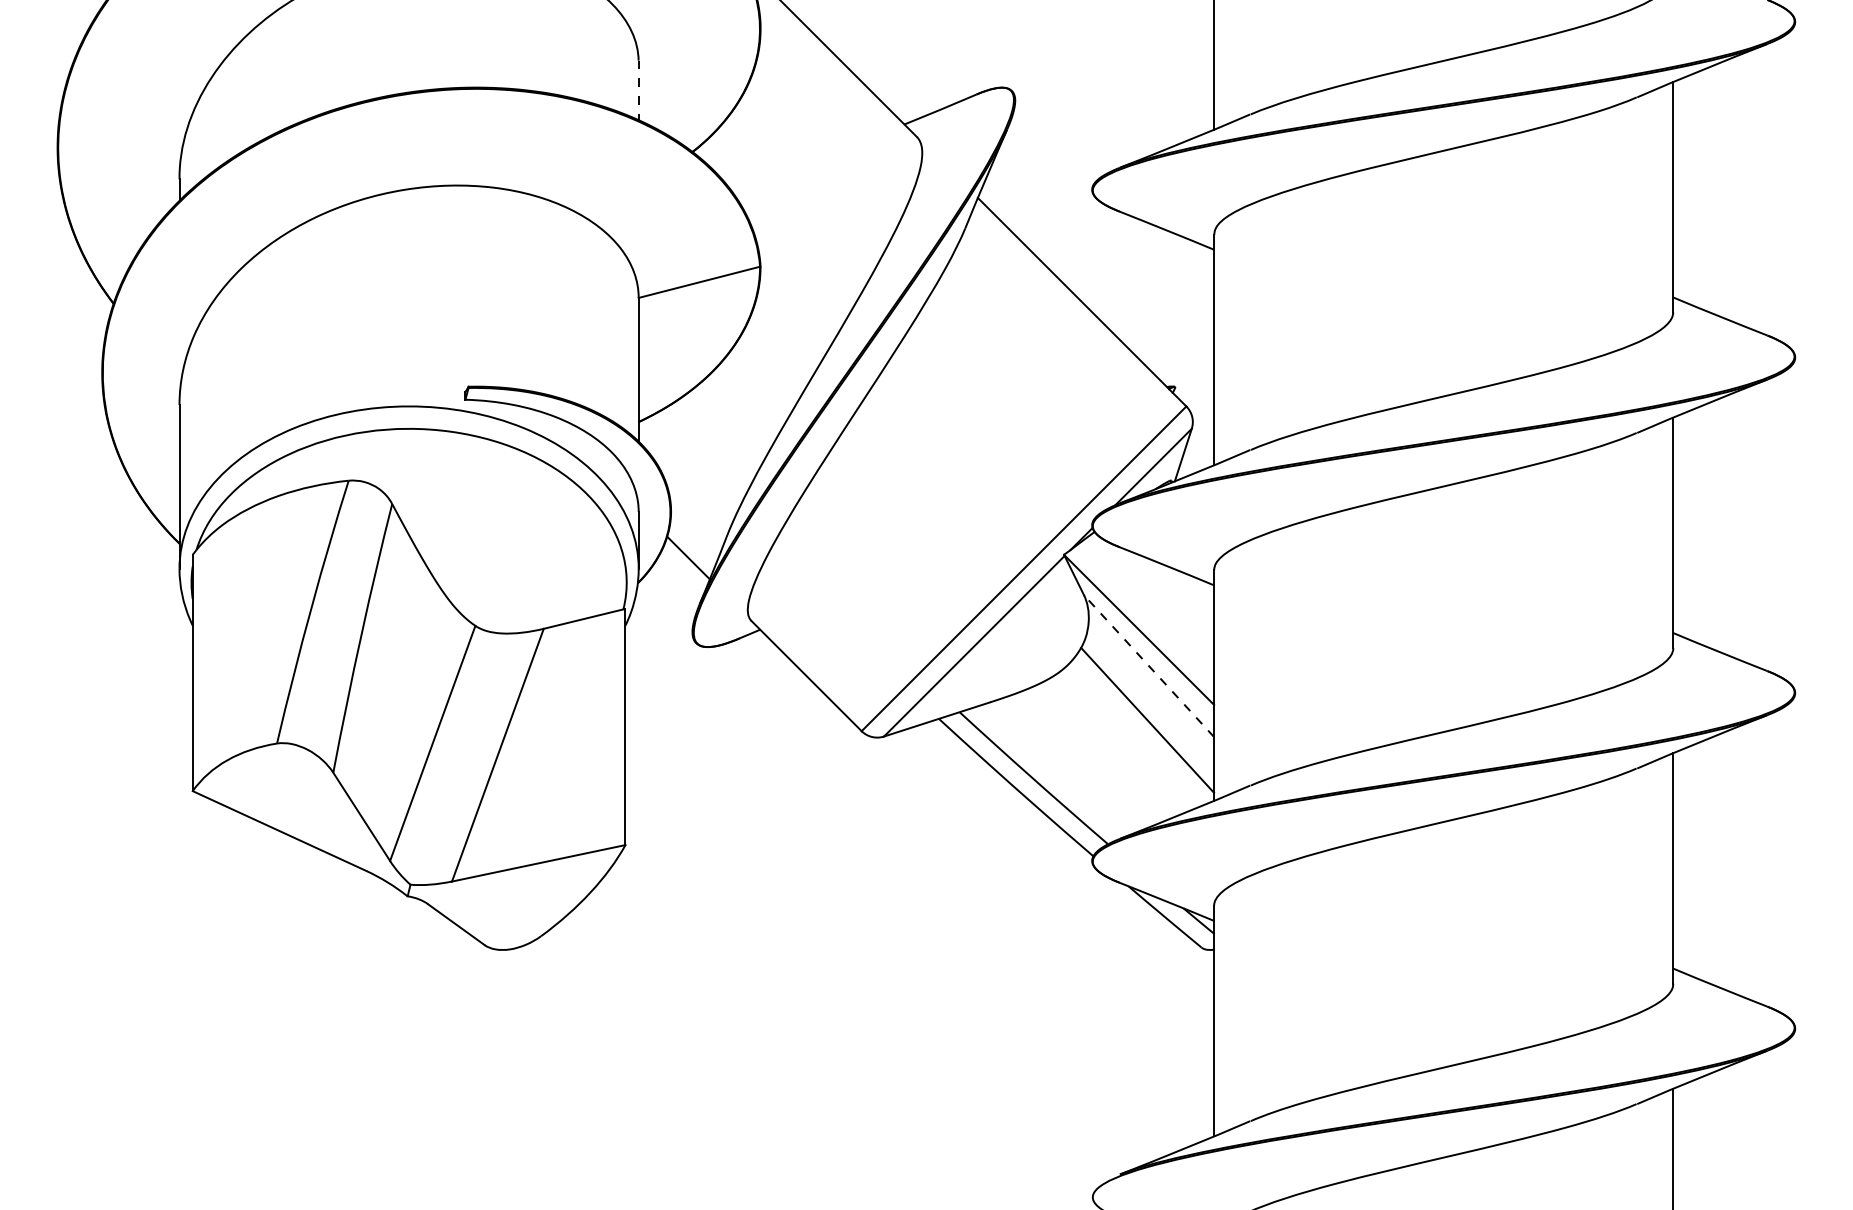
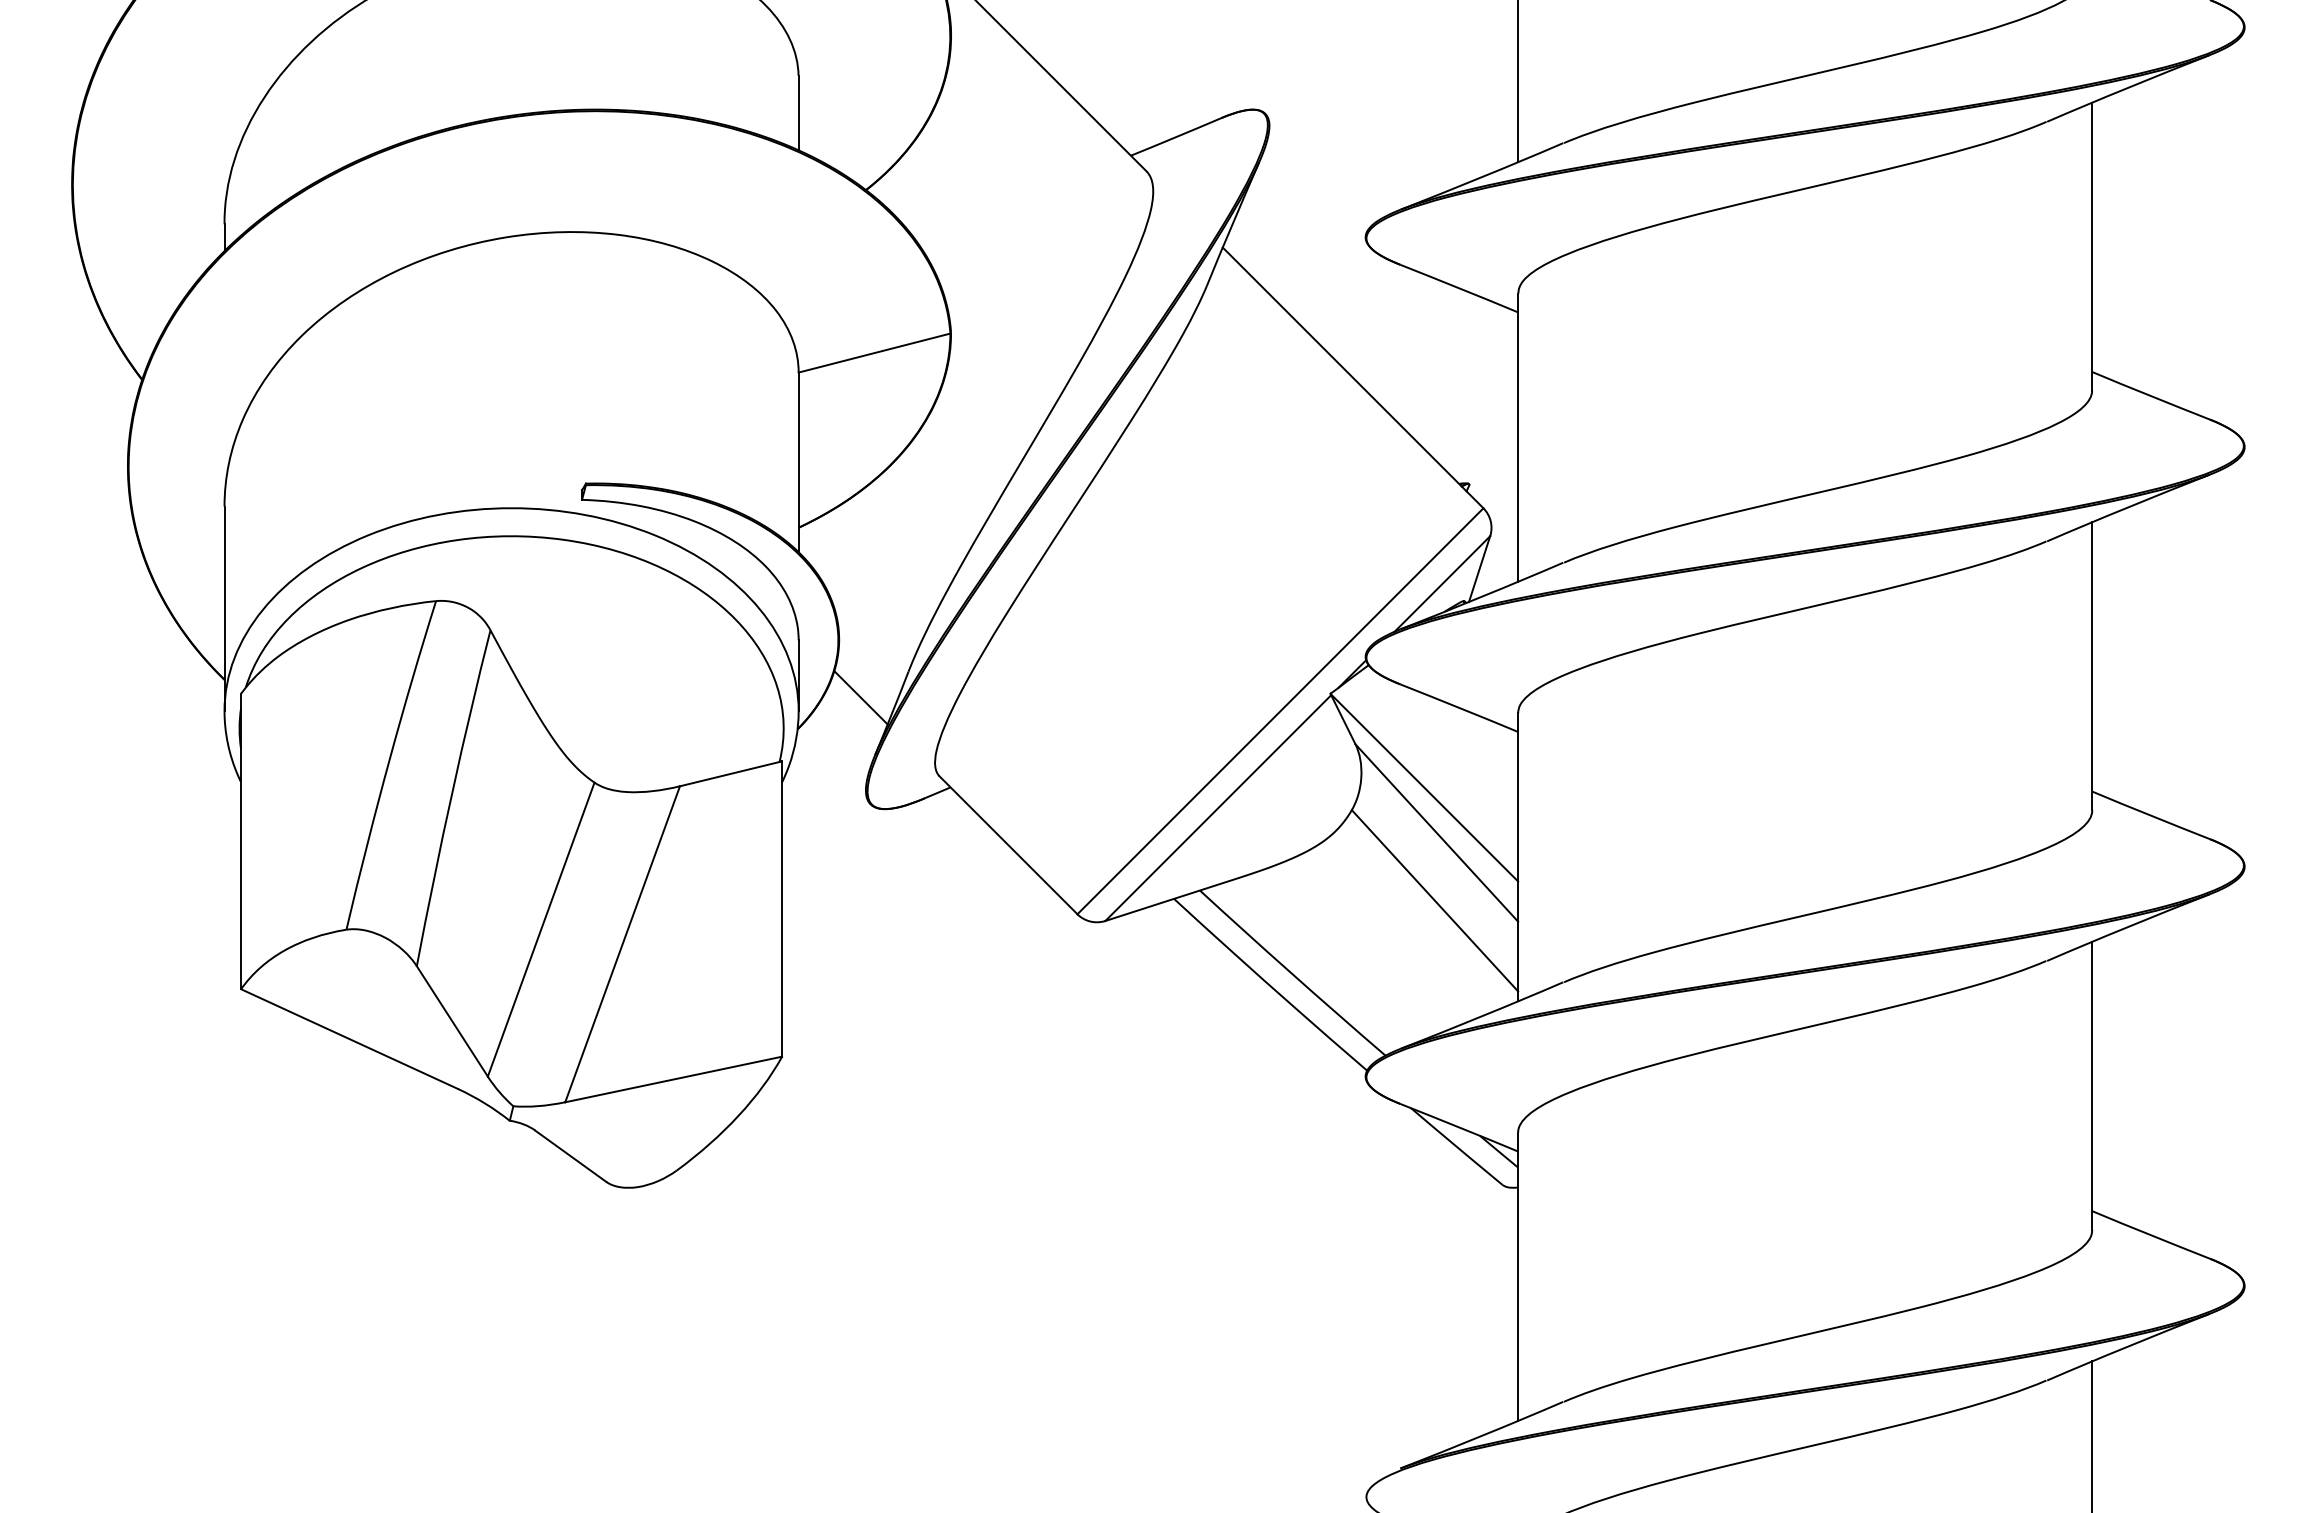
line: (638, 90) -> (798, 113), dashed -> solid
line: (1148, 665) -> (1436, 832), dashed -> solid

